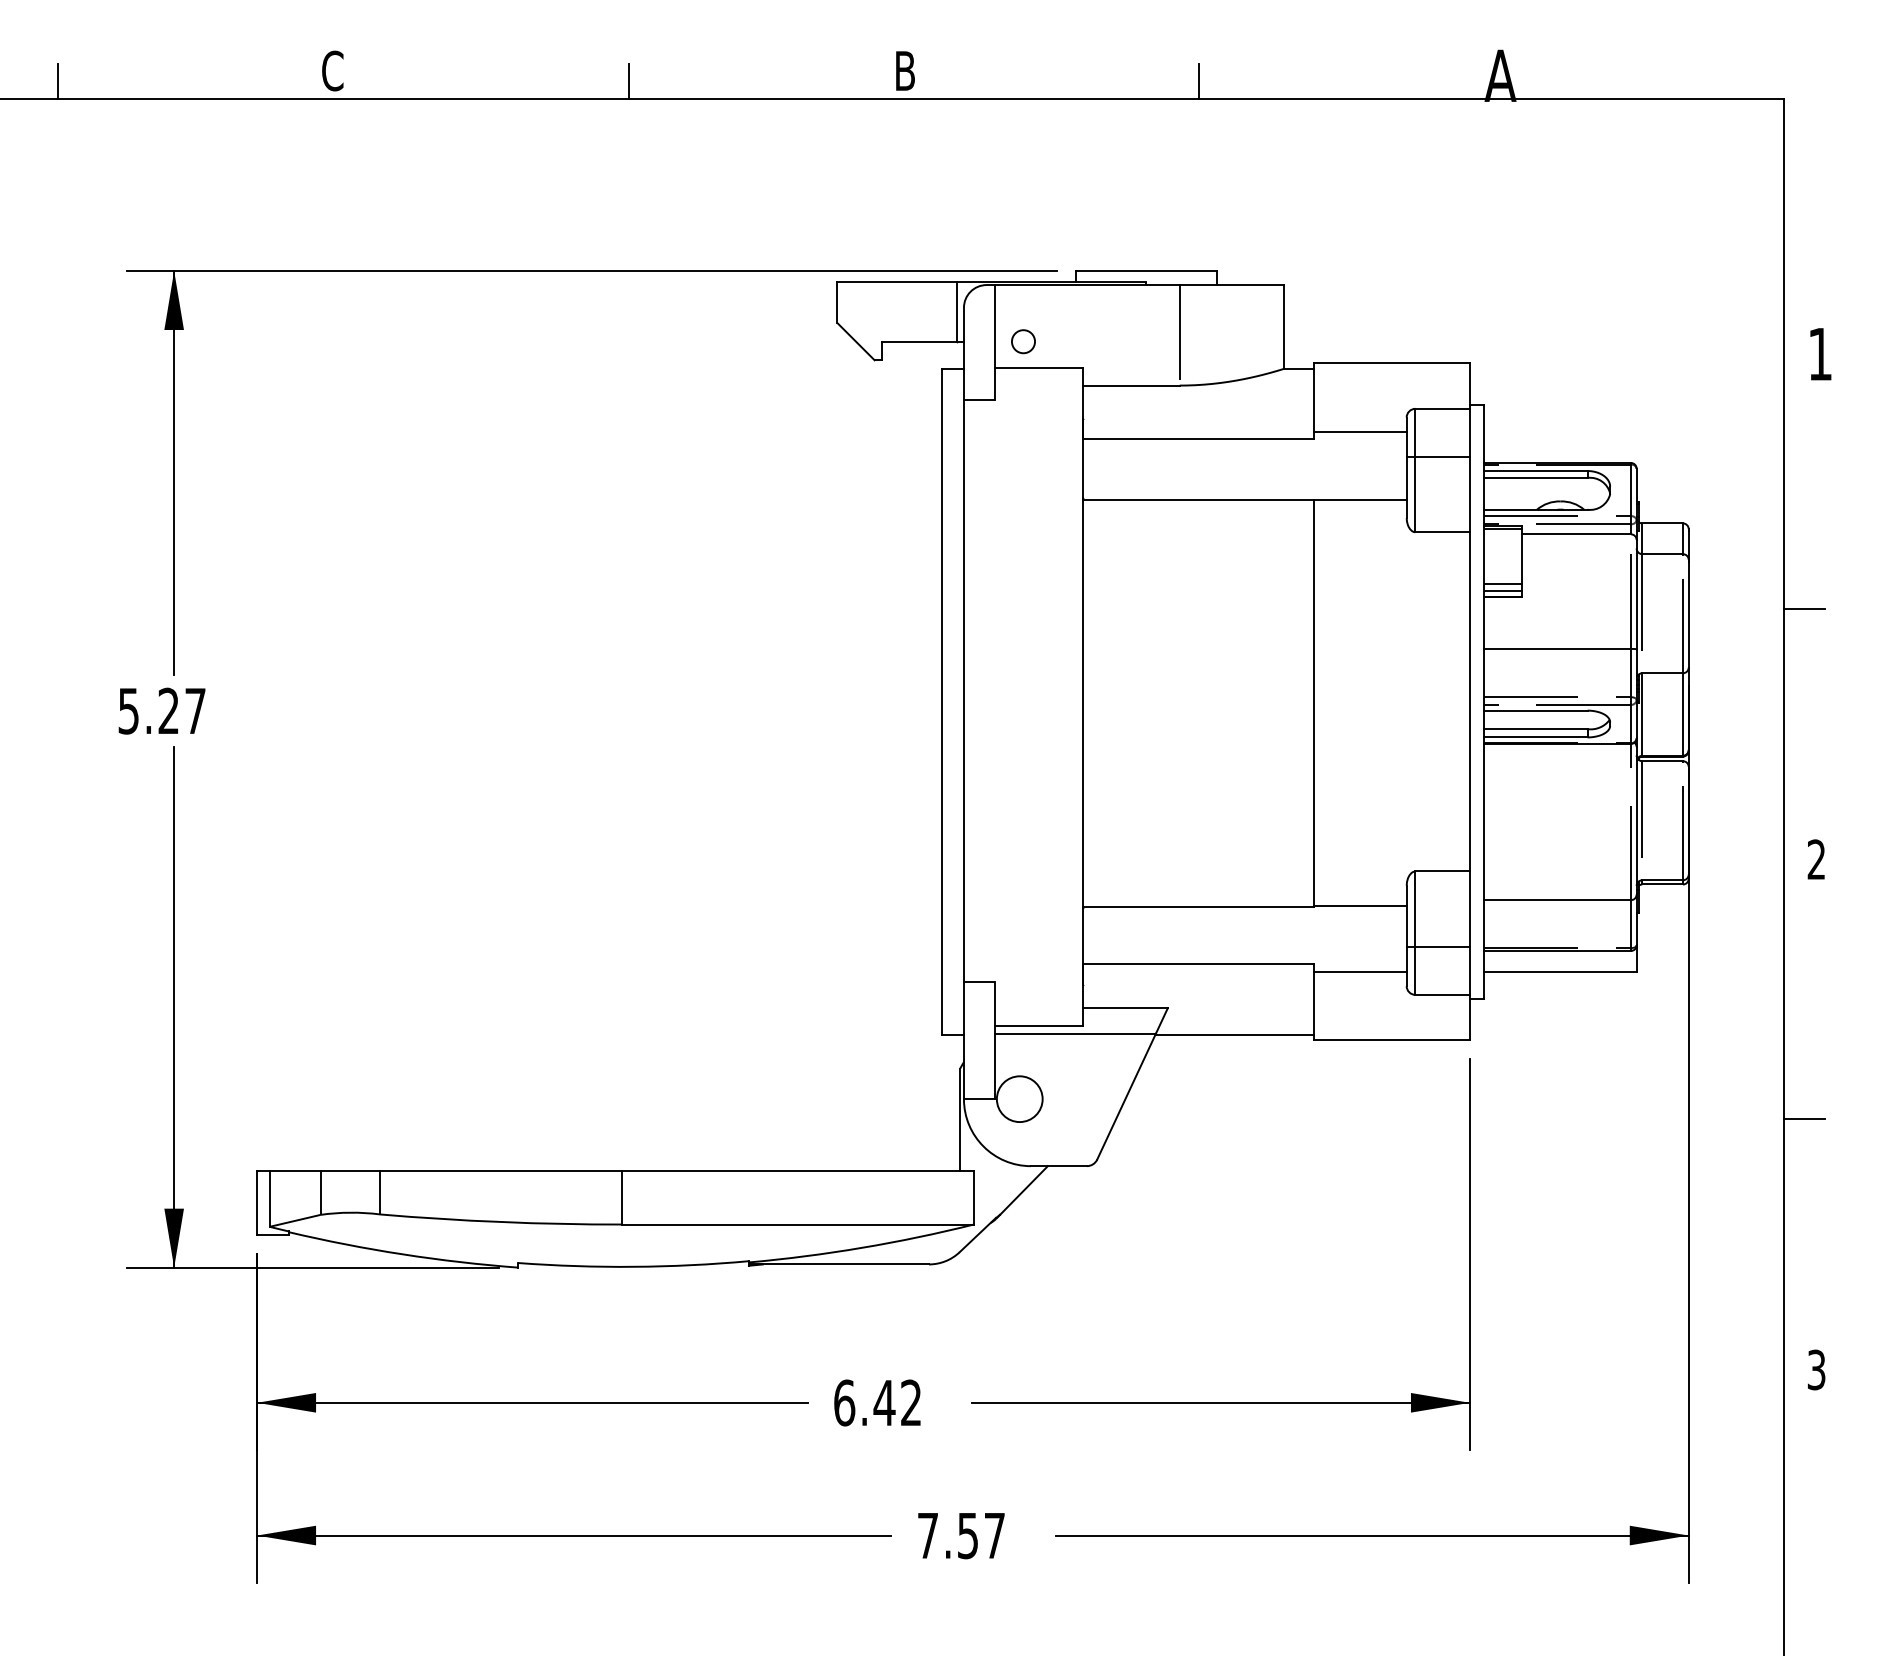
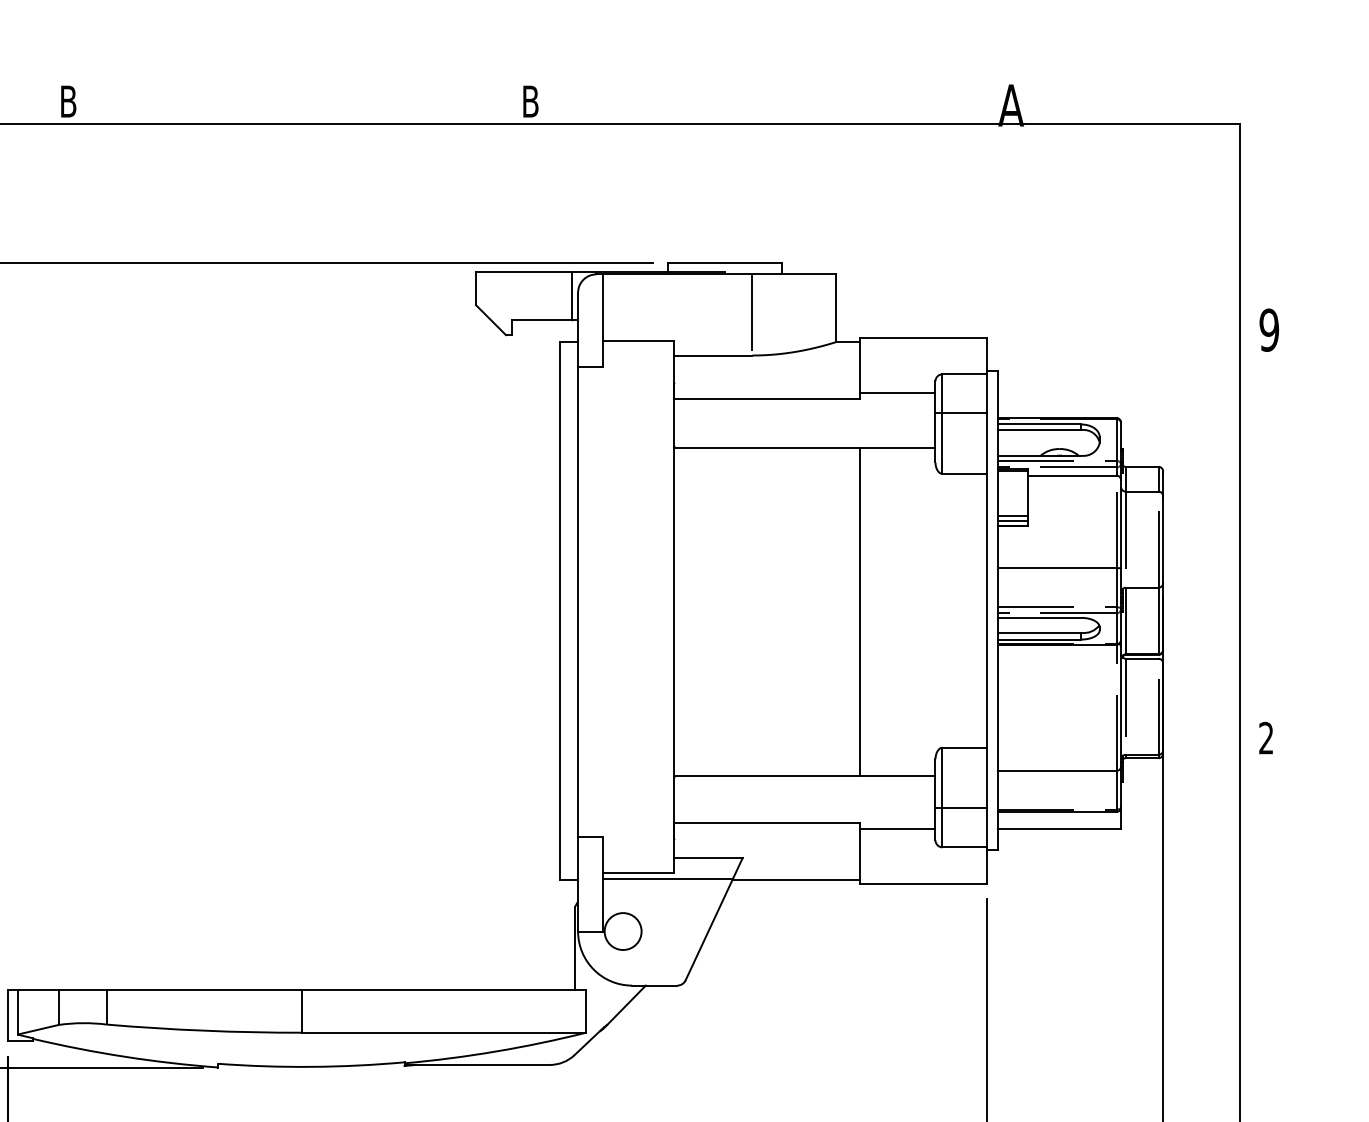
text: (332, 70) -> (68, 101), C -> B
line: (628, 81) -> (307, 110), removed
line: (1199, 81) -> (768, 110), removed
circle: (1023, 341) -> (626, 319), removed
text: (1820, 354) -> (1269, 330), 1 -> 9
line: (1804, 608) -> (1256, 535), removed
line: (1804, 1119) -> (1256, 947), removed

